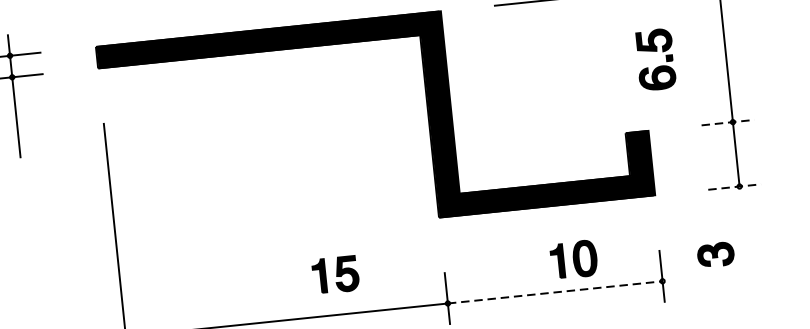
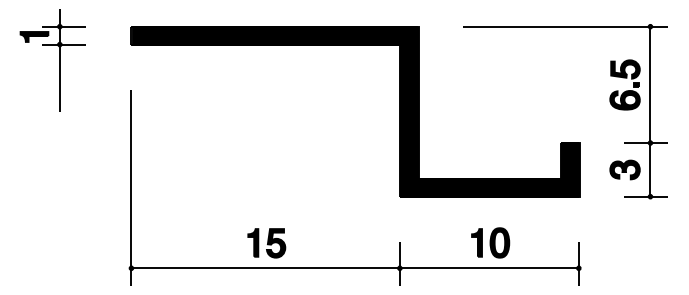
part: (654, 59) -> (624, 84), moved
line: (728, 123) -> (646, 143), dashed -> solid
line: (734, 186) -> (646, 196), dashed -> solid
part: (715, 254) -> (624, 169), moved
part: (573, 259) -> (490, 242), moved
part: (335, 275) -> (266, 243), moved
line: (555, 292) -> (489, 268), dashed -> solid

